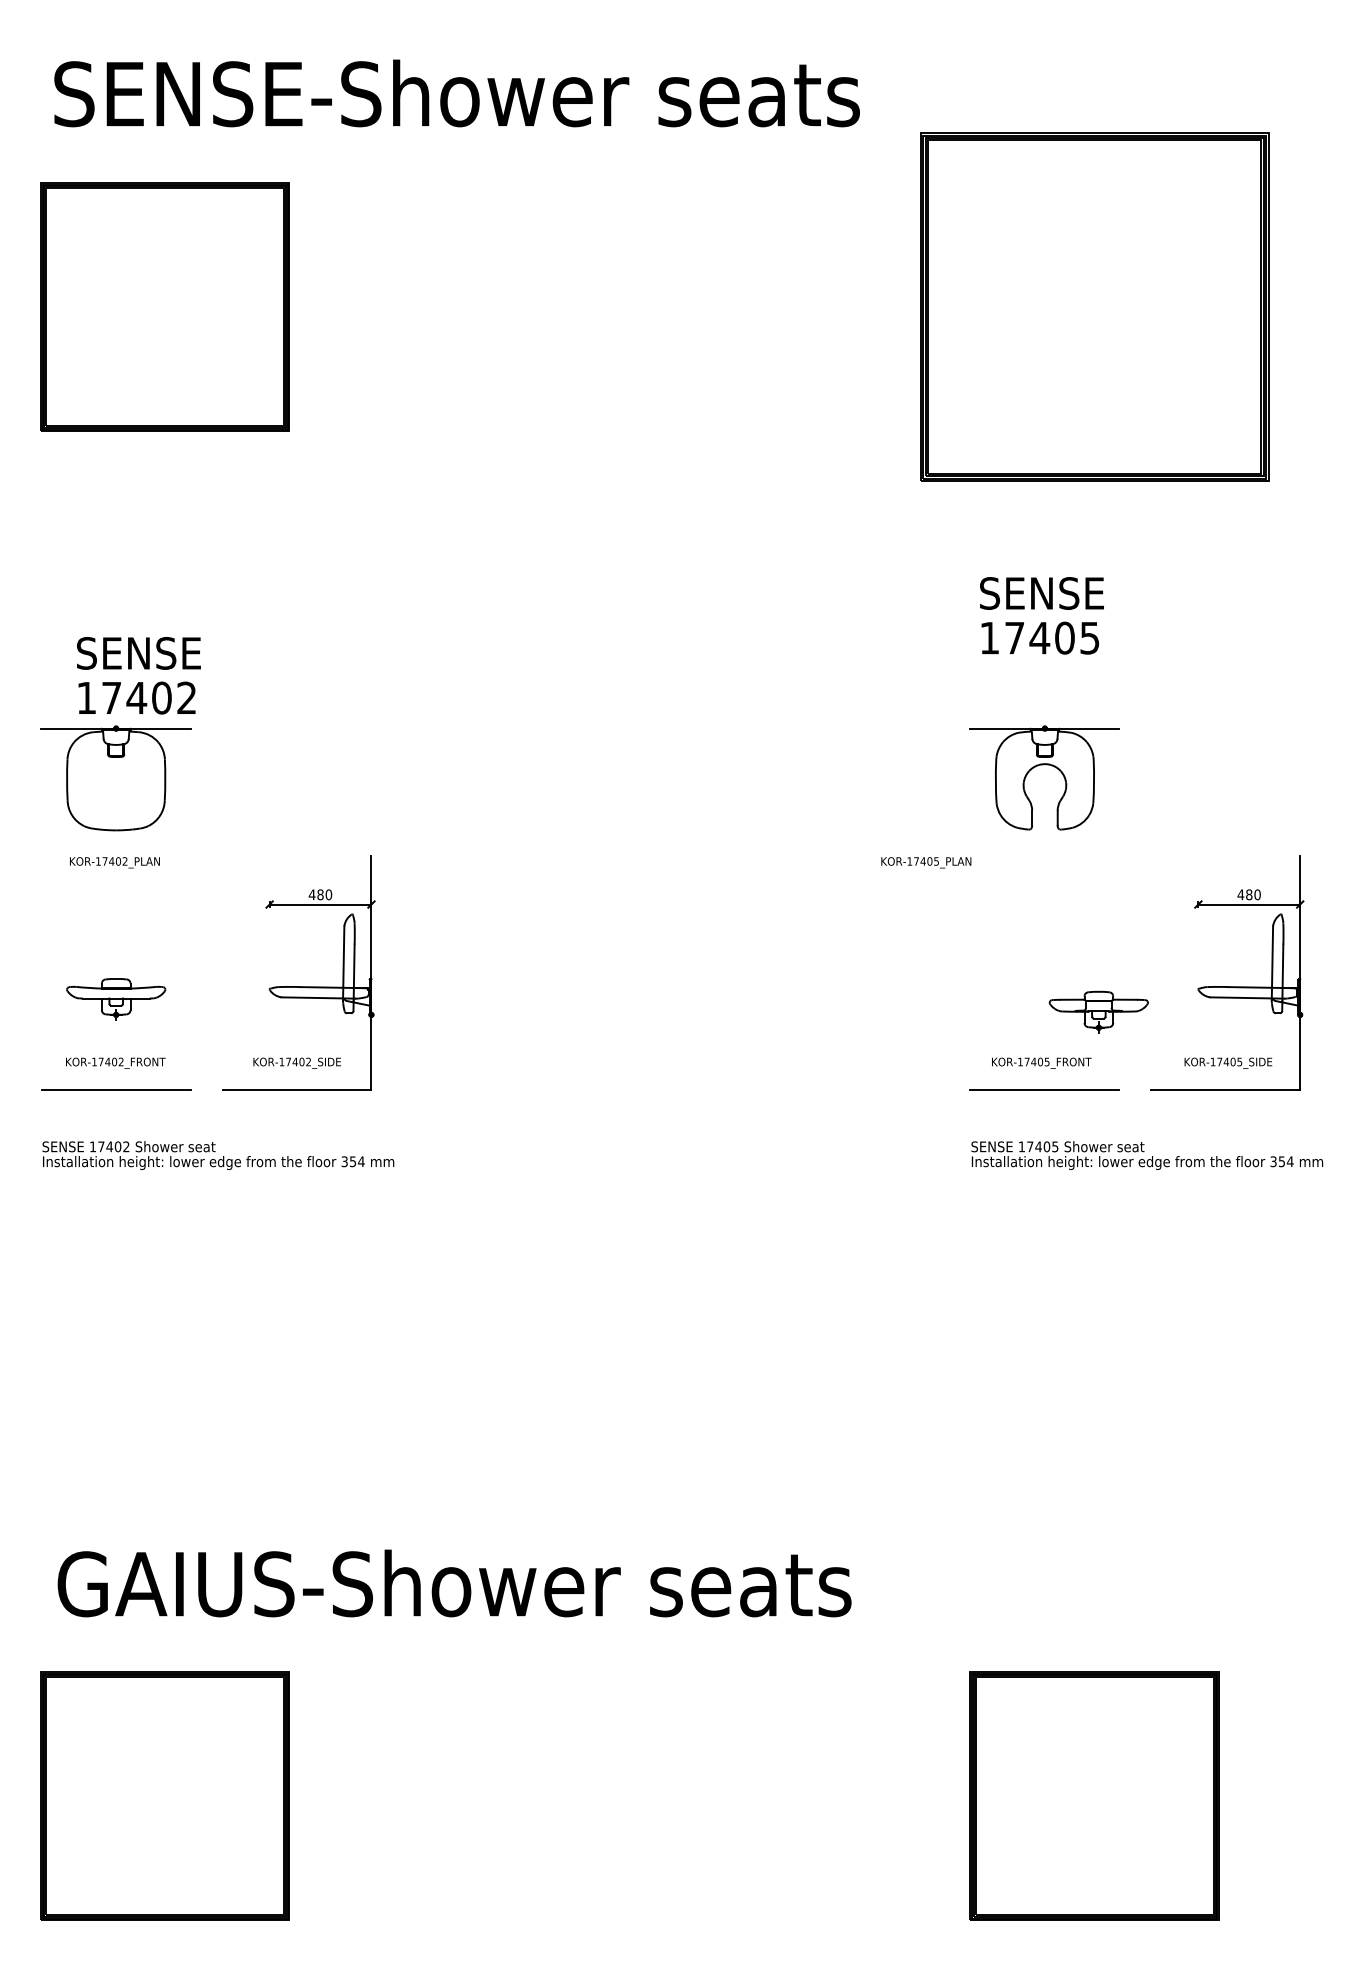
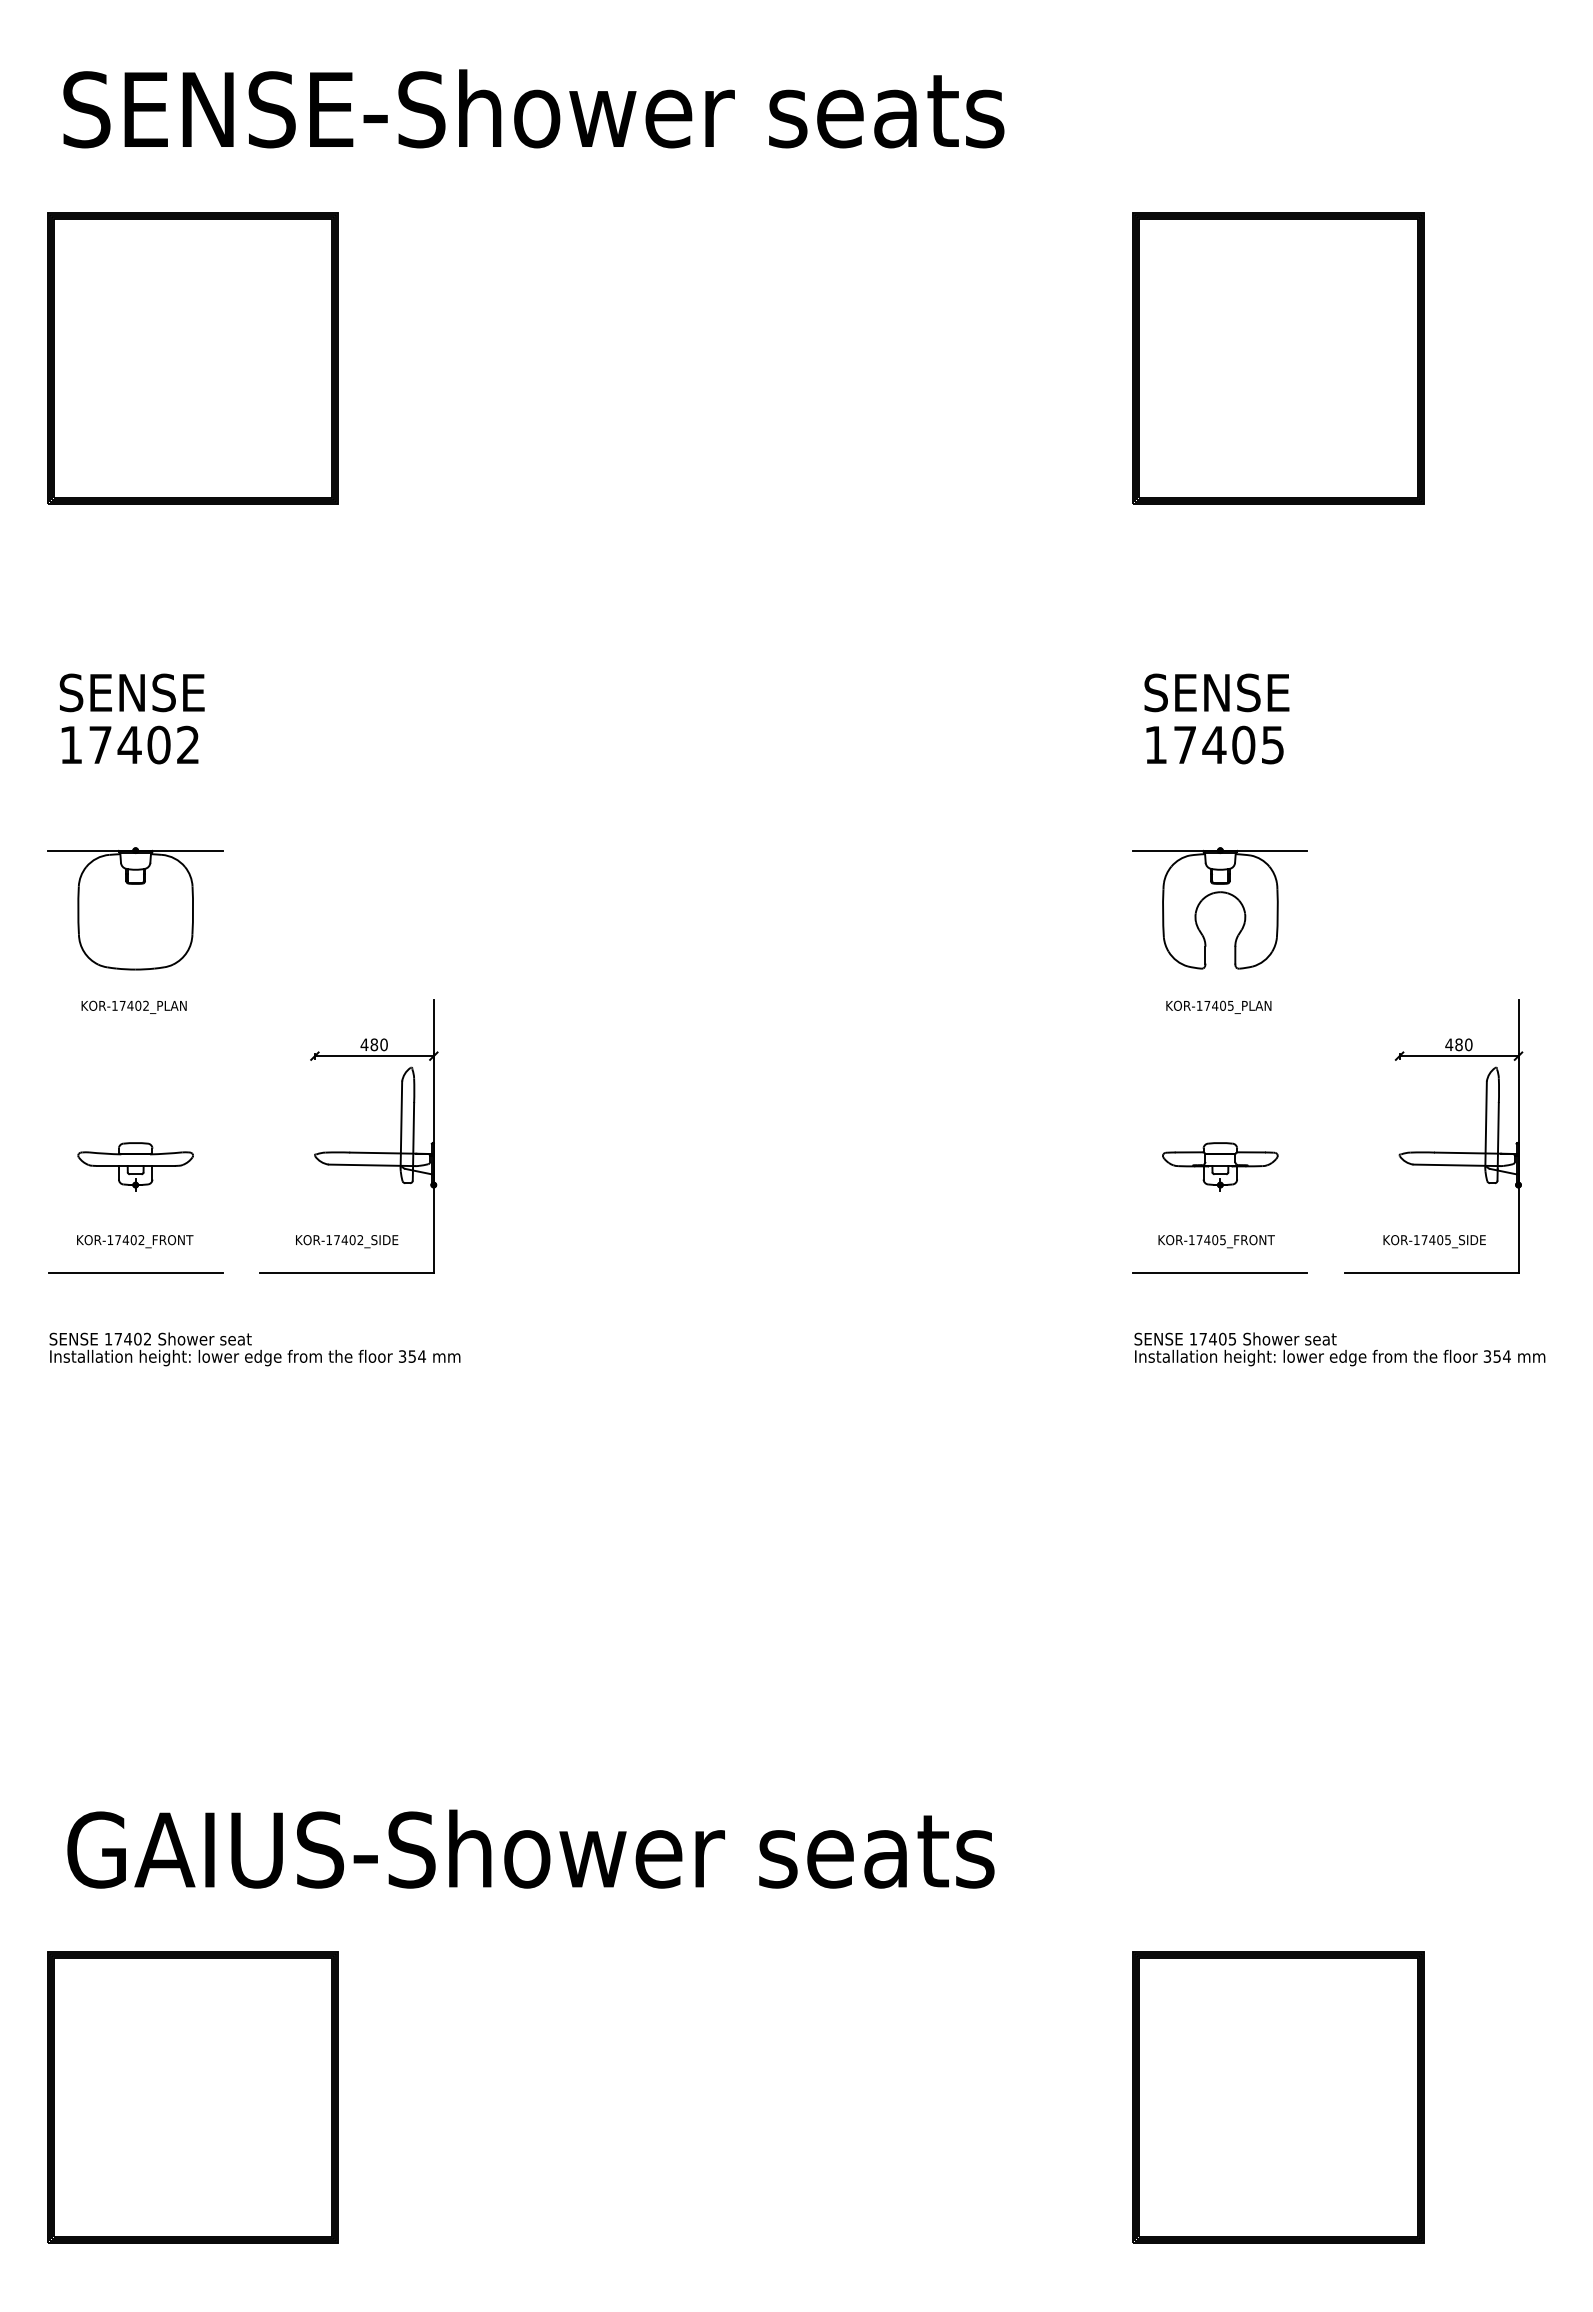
part: (1094, 307) -> (1278, 358), size x0.71
text: (138, 675) -> (131, 718), moved
text: (926, 861) -> (1218, 1006), moved
part: (1098, 1011) -> (1220, 1166), moved

